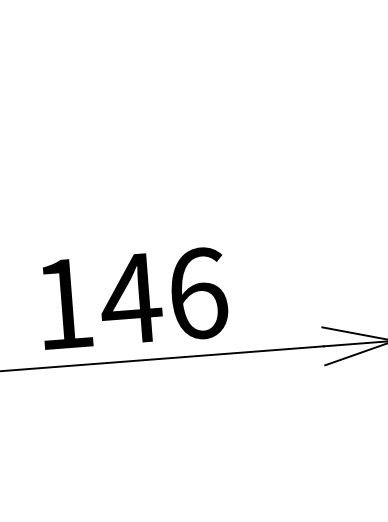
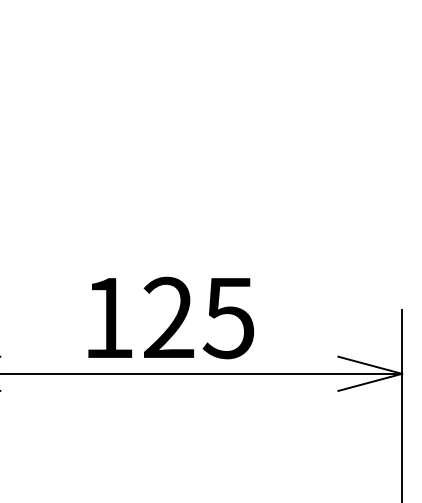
text: (163, 295) -> (198, 317), 146 -> 125

